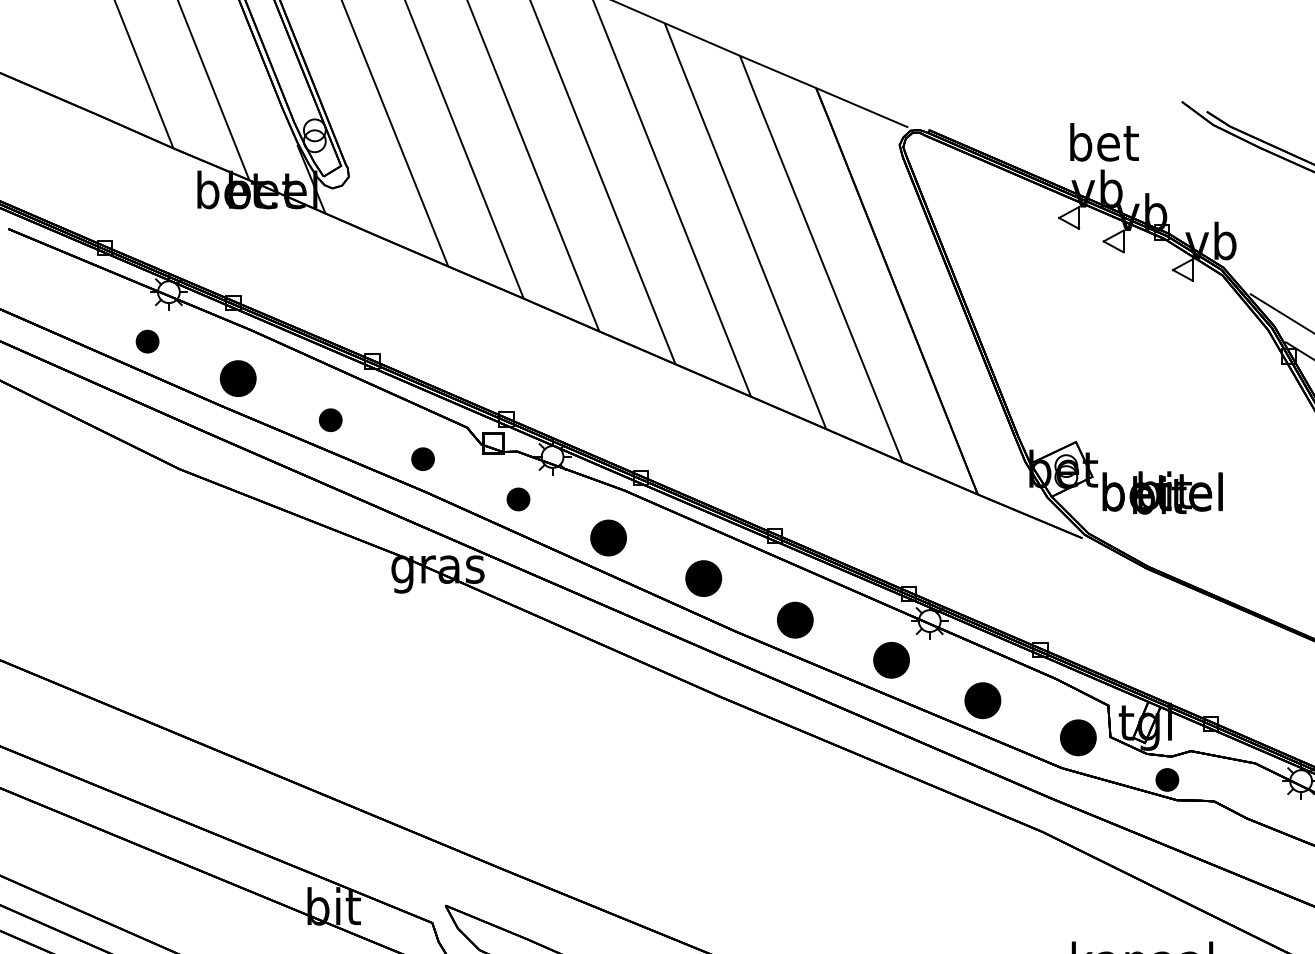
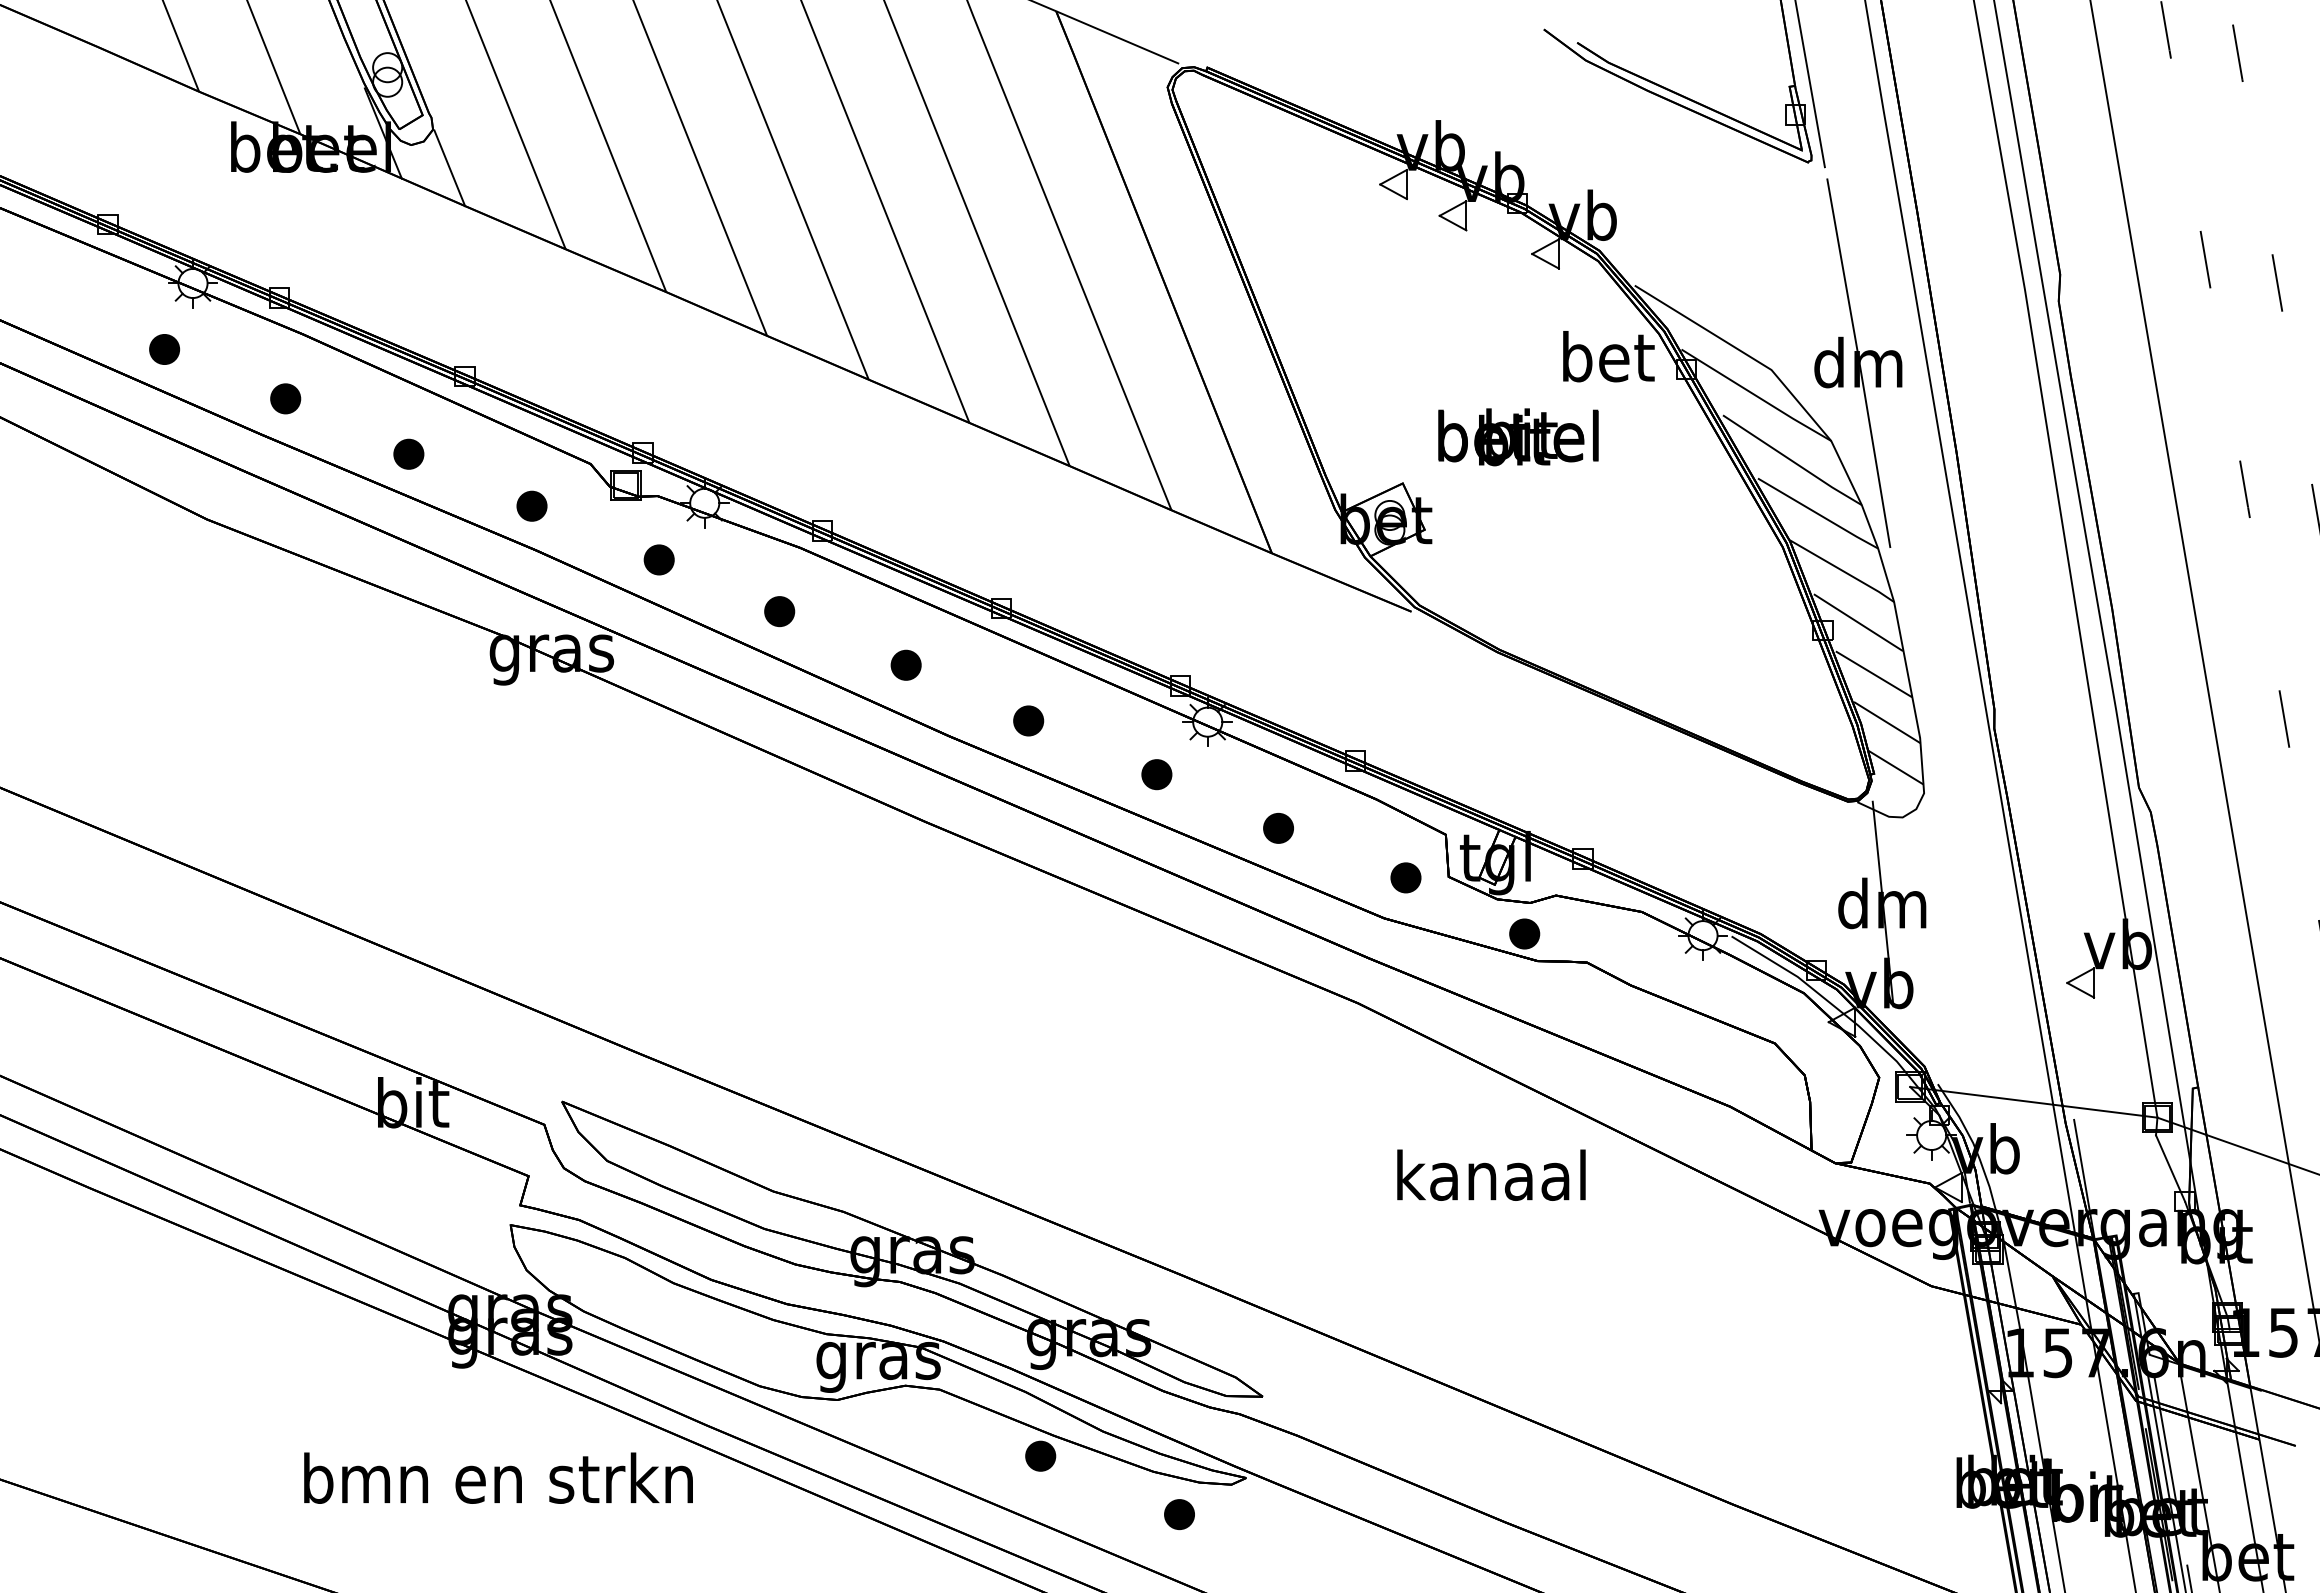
text: (1104, 142) -> (1608, 356), moved
line: (361, 205) -> (449, 168), added
part: (238, 378) -> (285, 398), size x0.62
text: (1162, 493) -> (1518, 437), moved
part: (608, 538) -> (779, 611), size x0.62
part: (703, 577) -> (905, 664), size x0.62
part: (795, 619) -> (1028, 720), size x0.62
part: (891, 660) -> (1156, 774), size x0.62
part: (982, 700) -> (1278, 828), size x0.62
part: (1078, 737) -> (1405, 877), size x0.62

